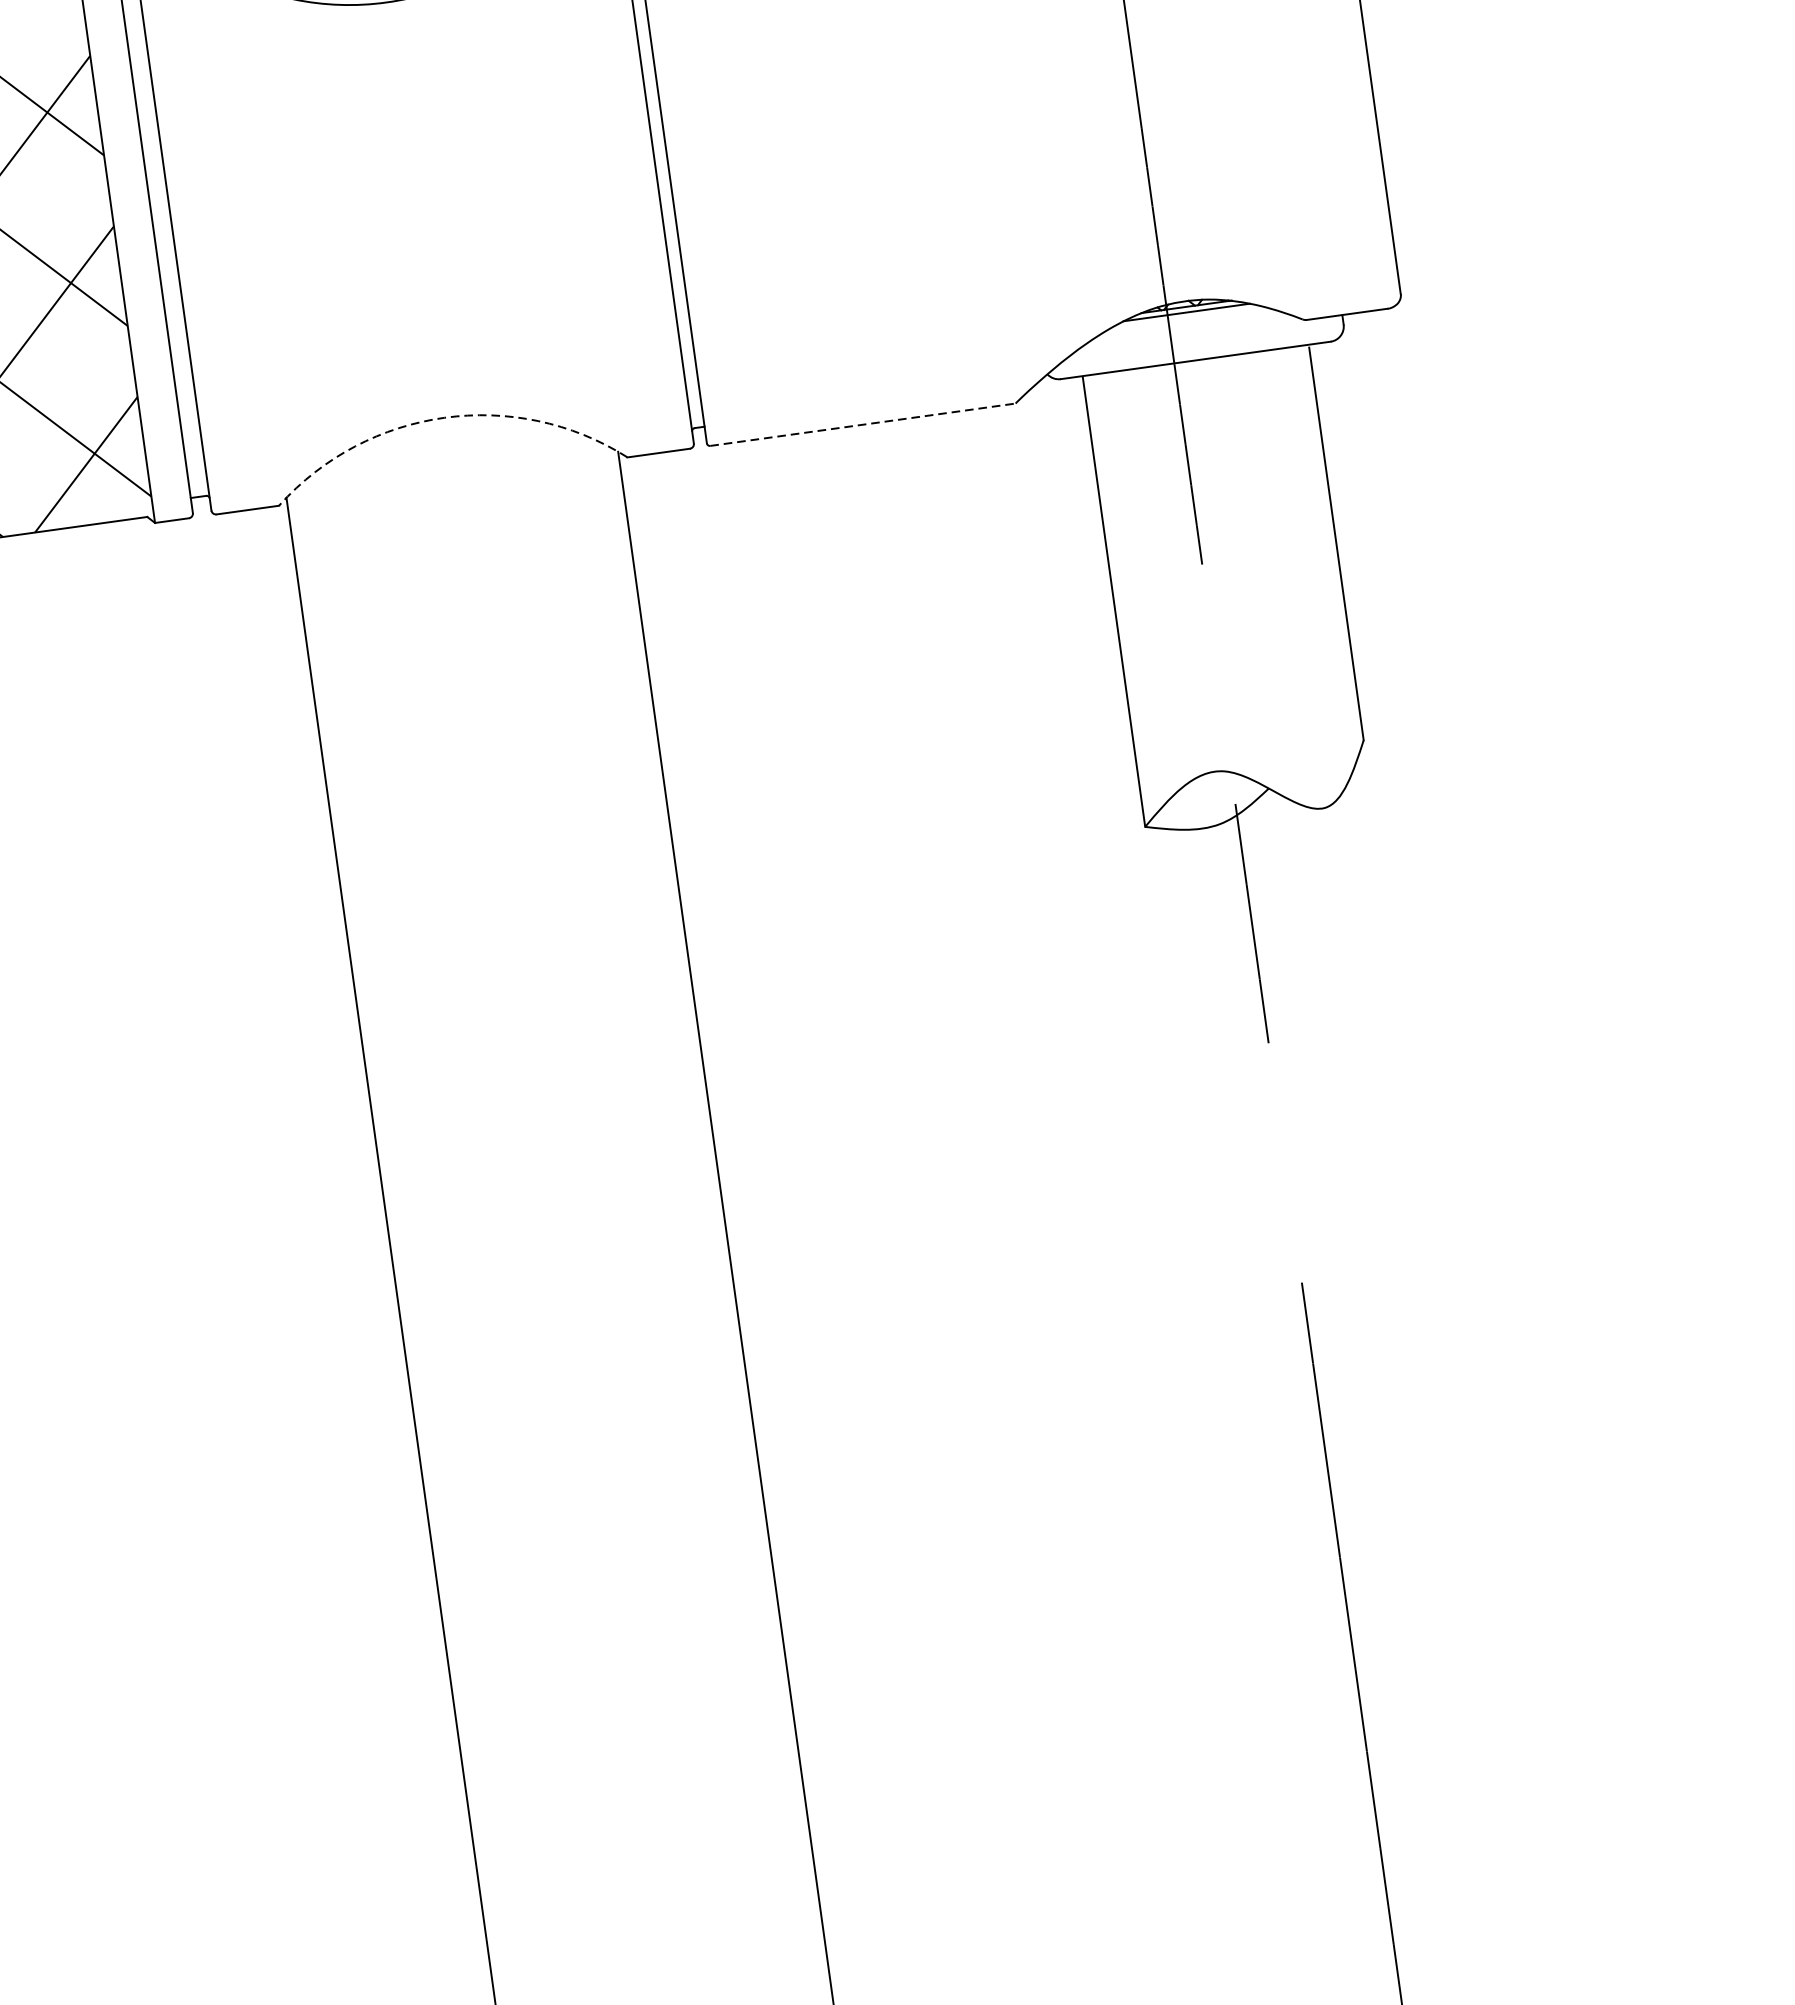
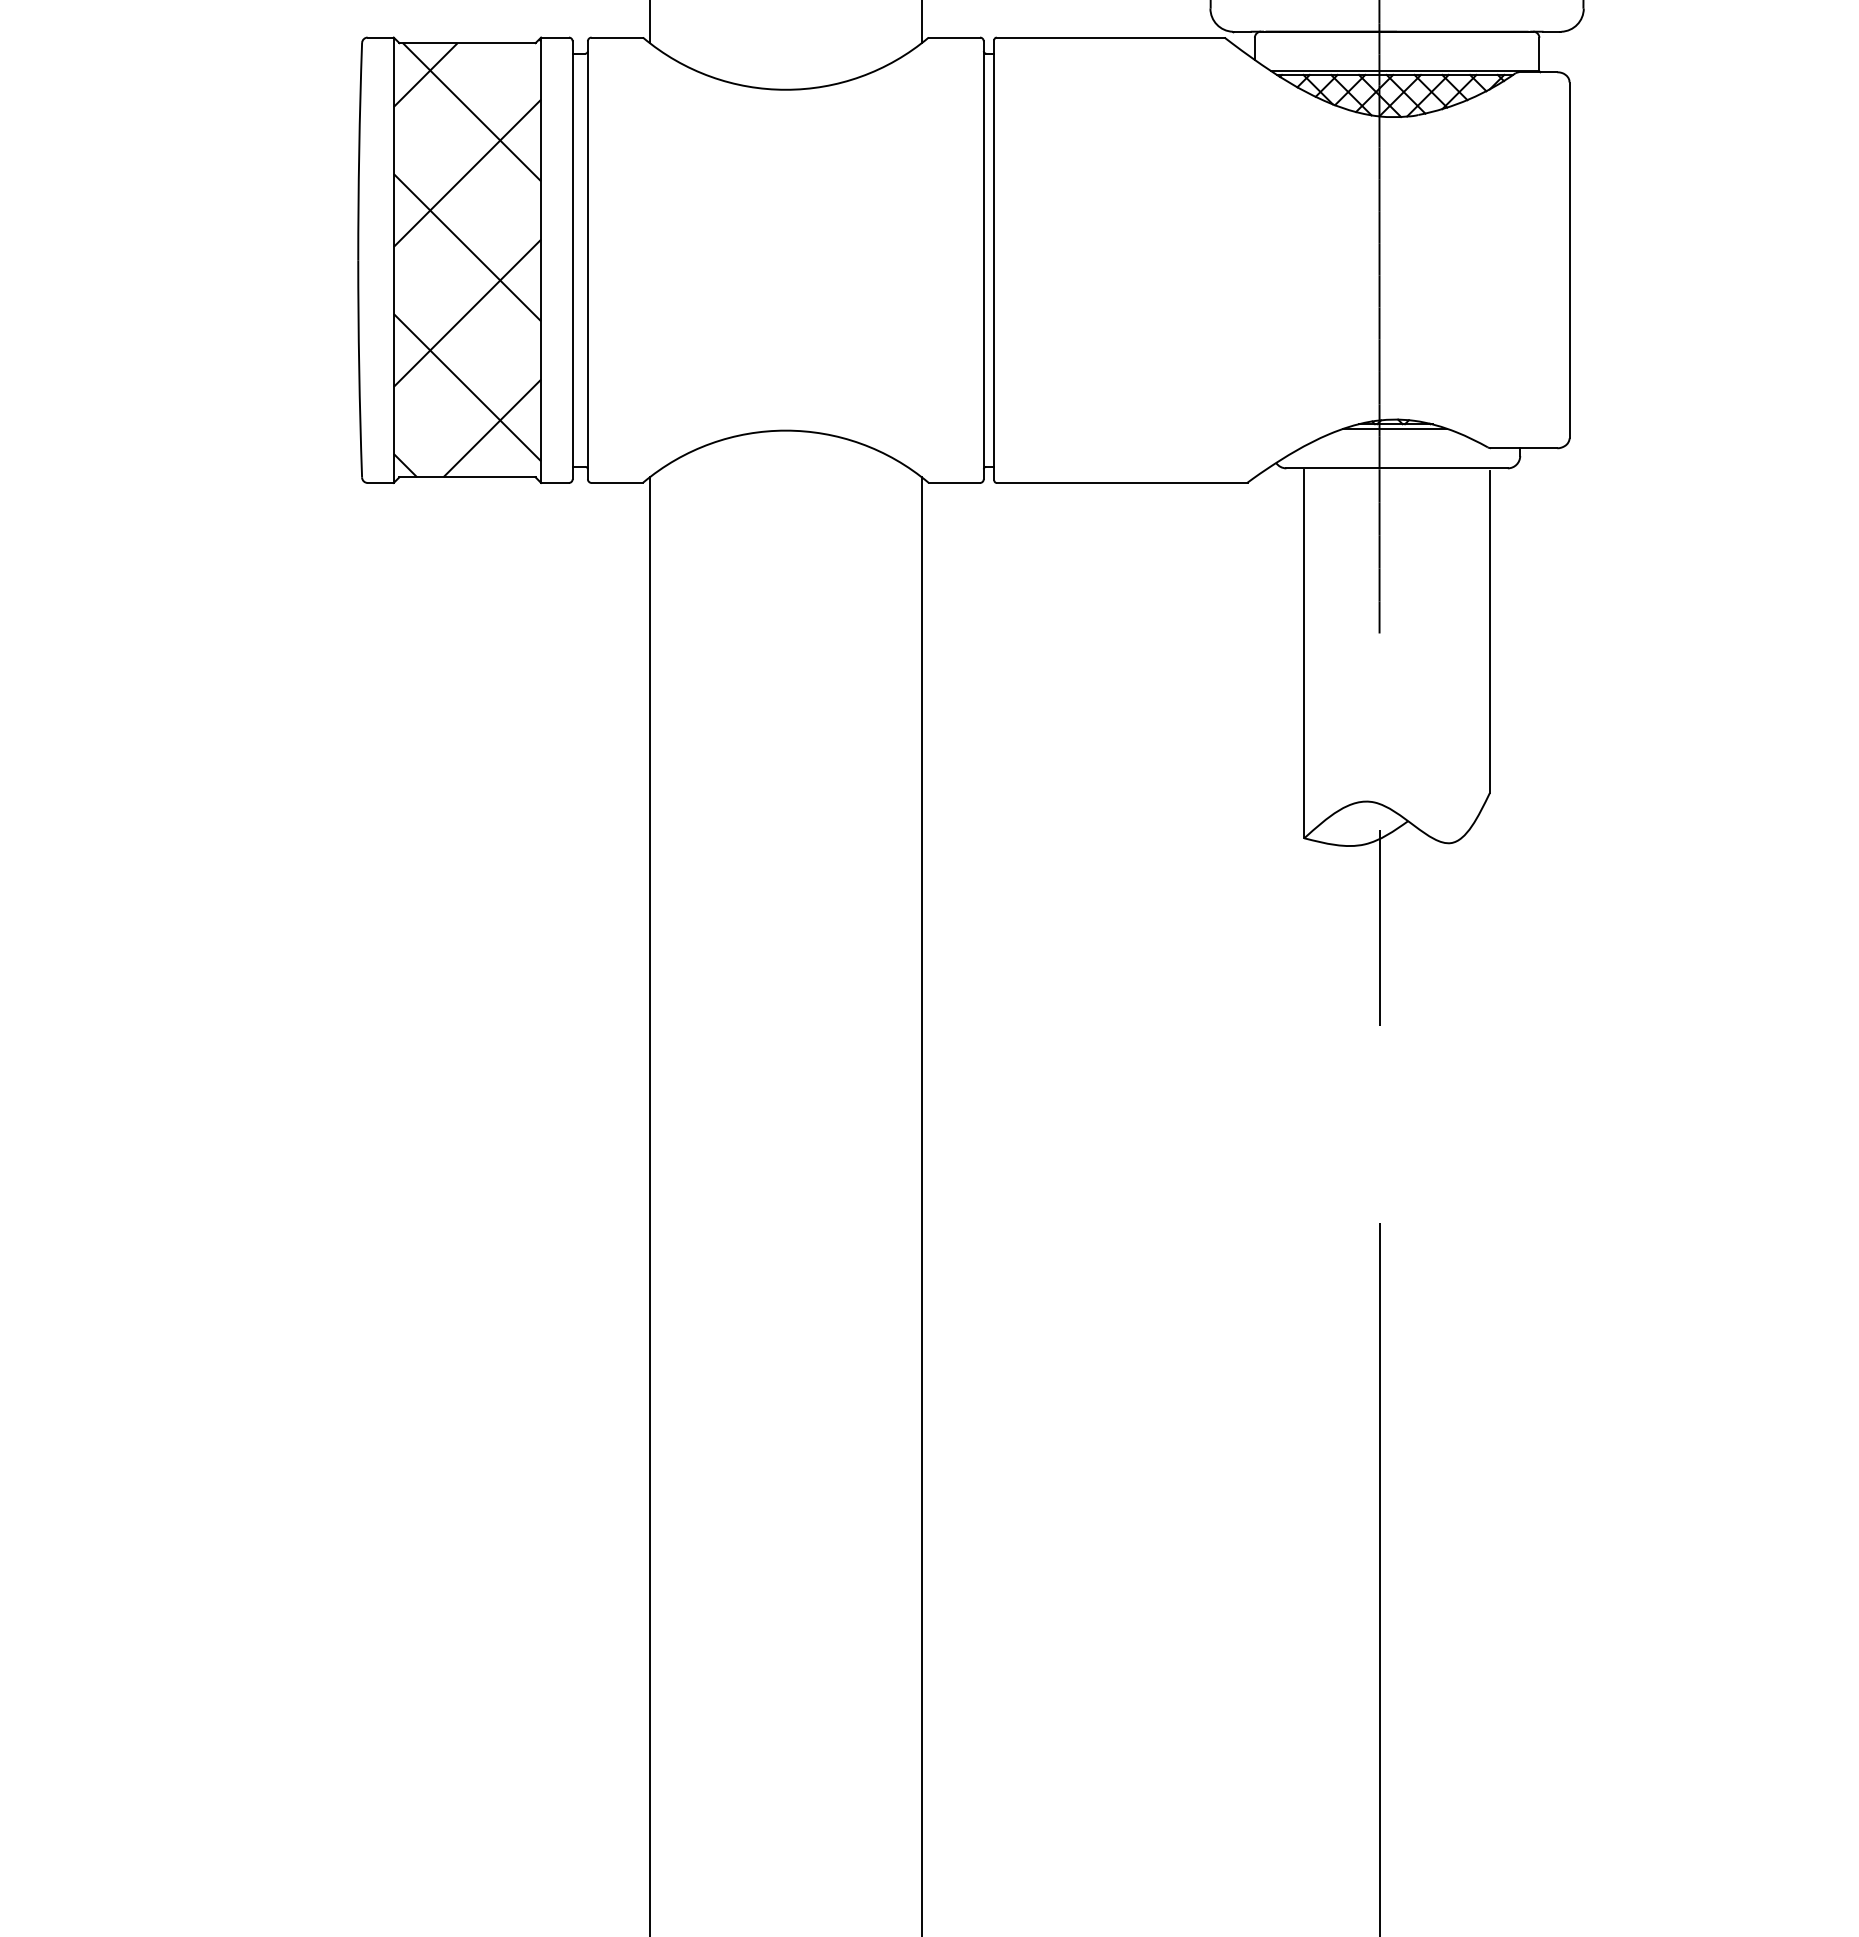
arc: (443, 417) -> (785, 430), dashed -> solid
line: (863, 424) -> (1122, 482), dashed -> solid

